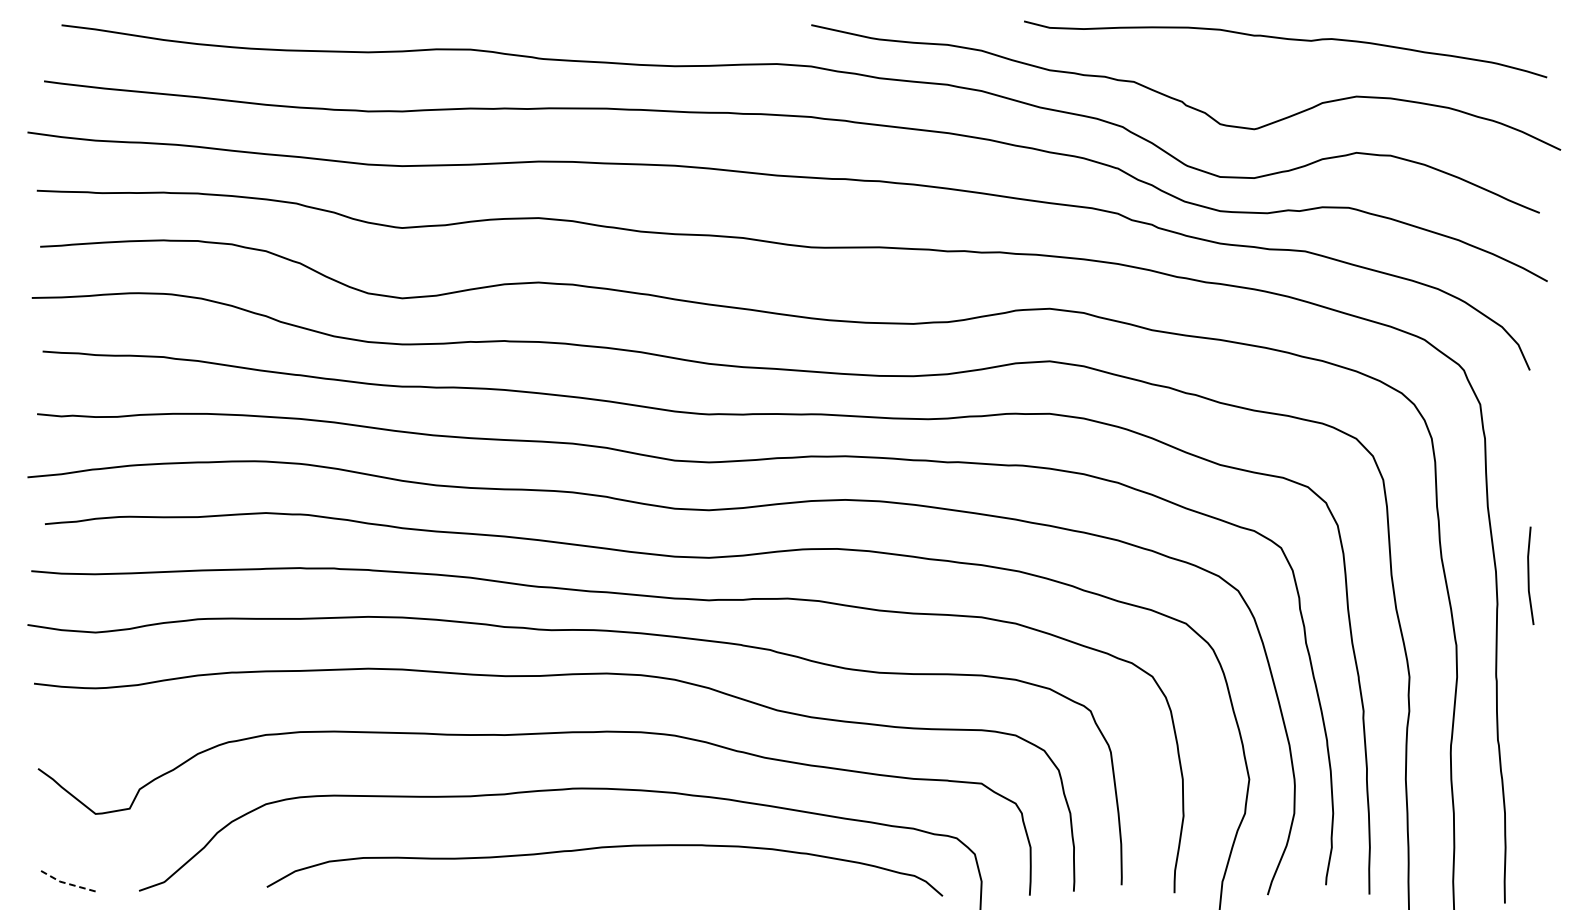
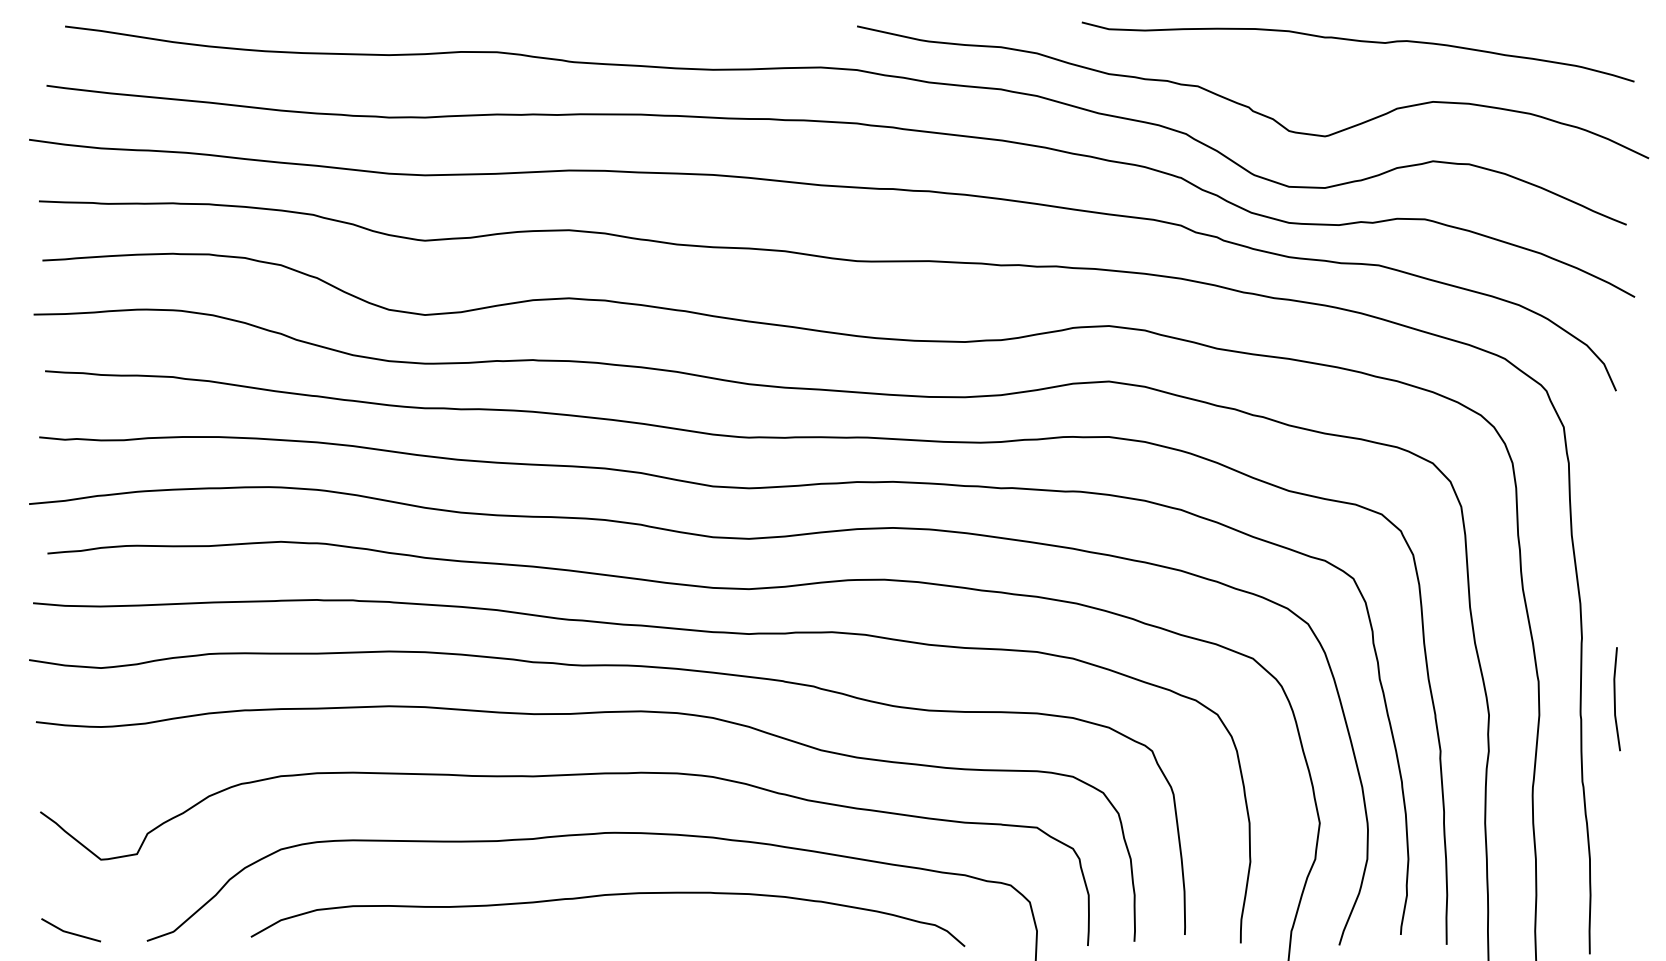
line: (1529, 576) -> (1615, 699), moved
curve: (600, 848) -> (603, 896), moved
line: (65, 882) -> (69, 932), dashed -> solid

